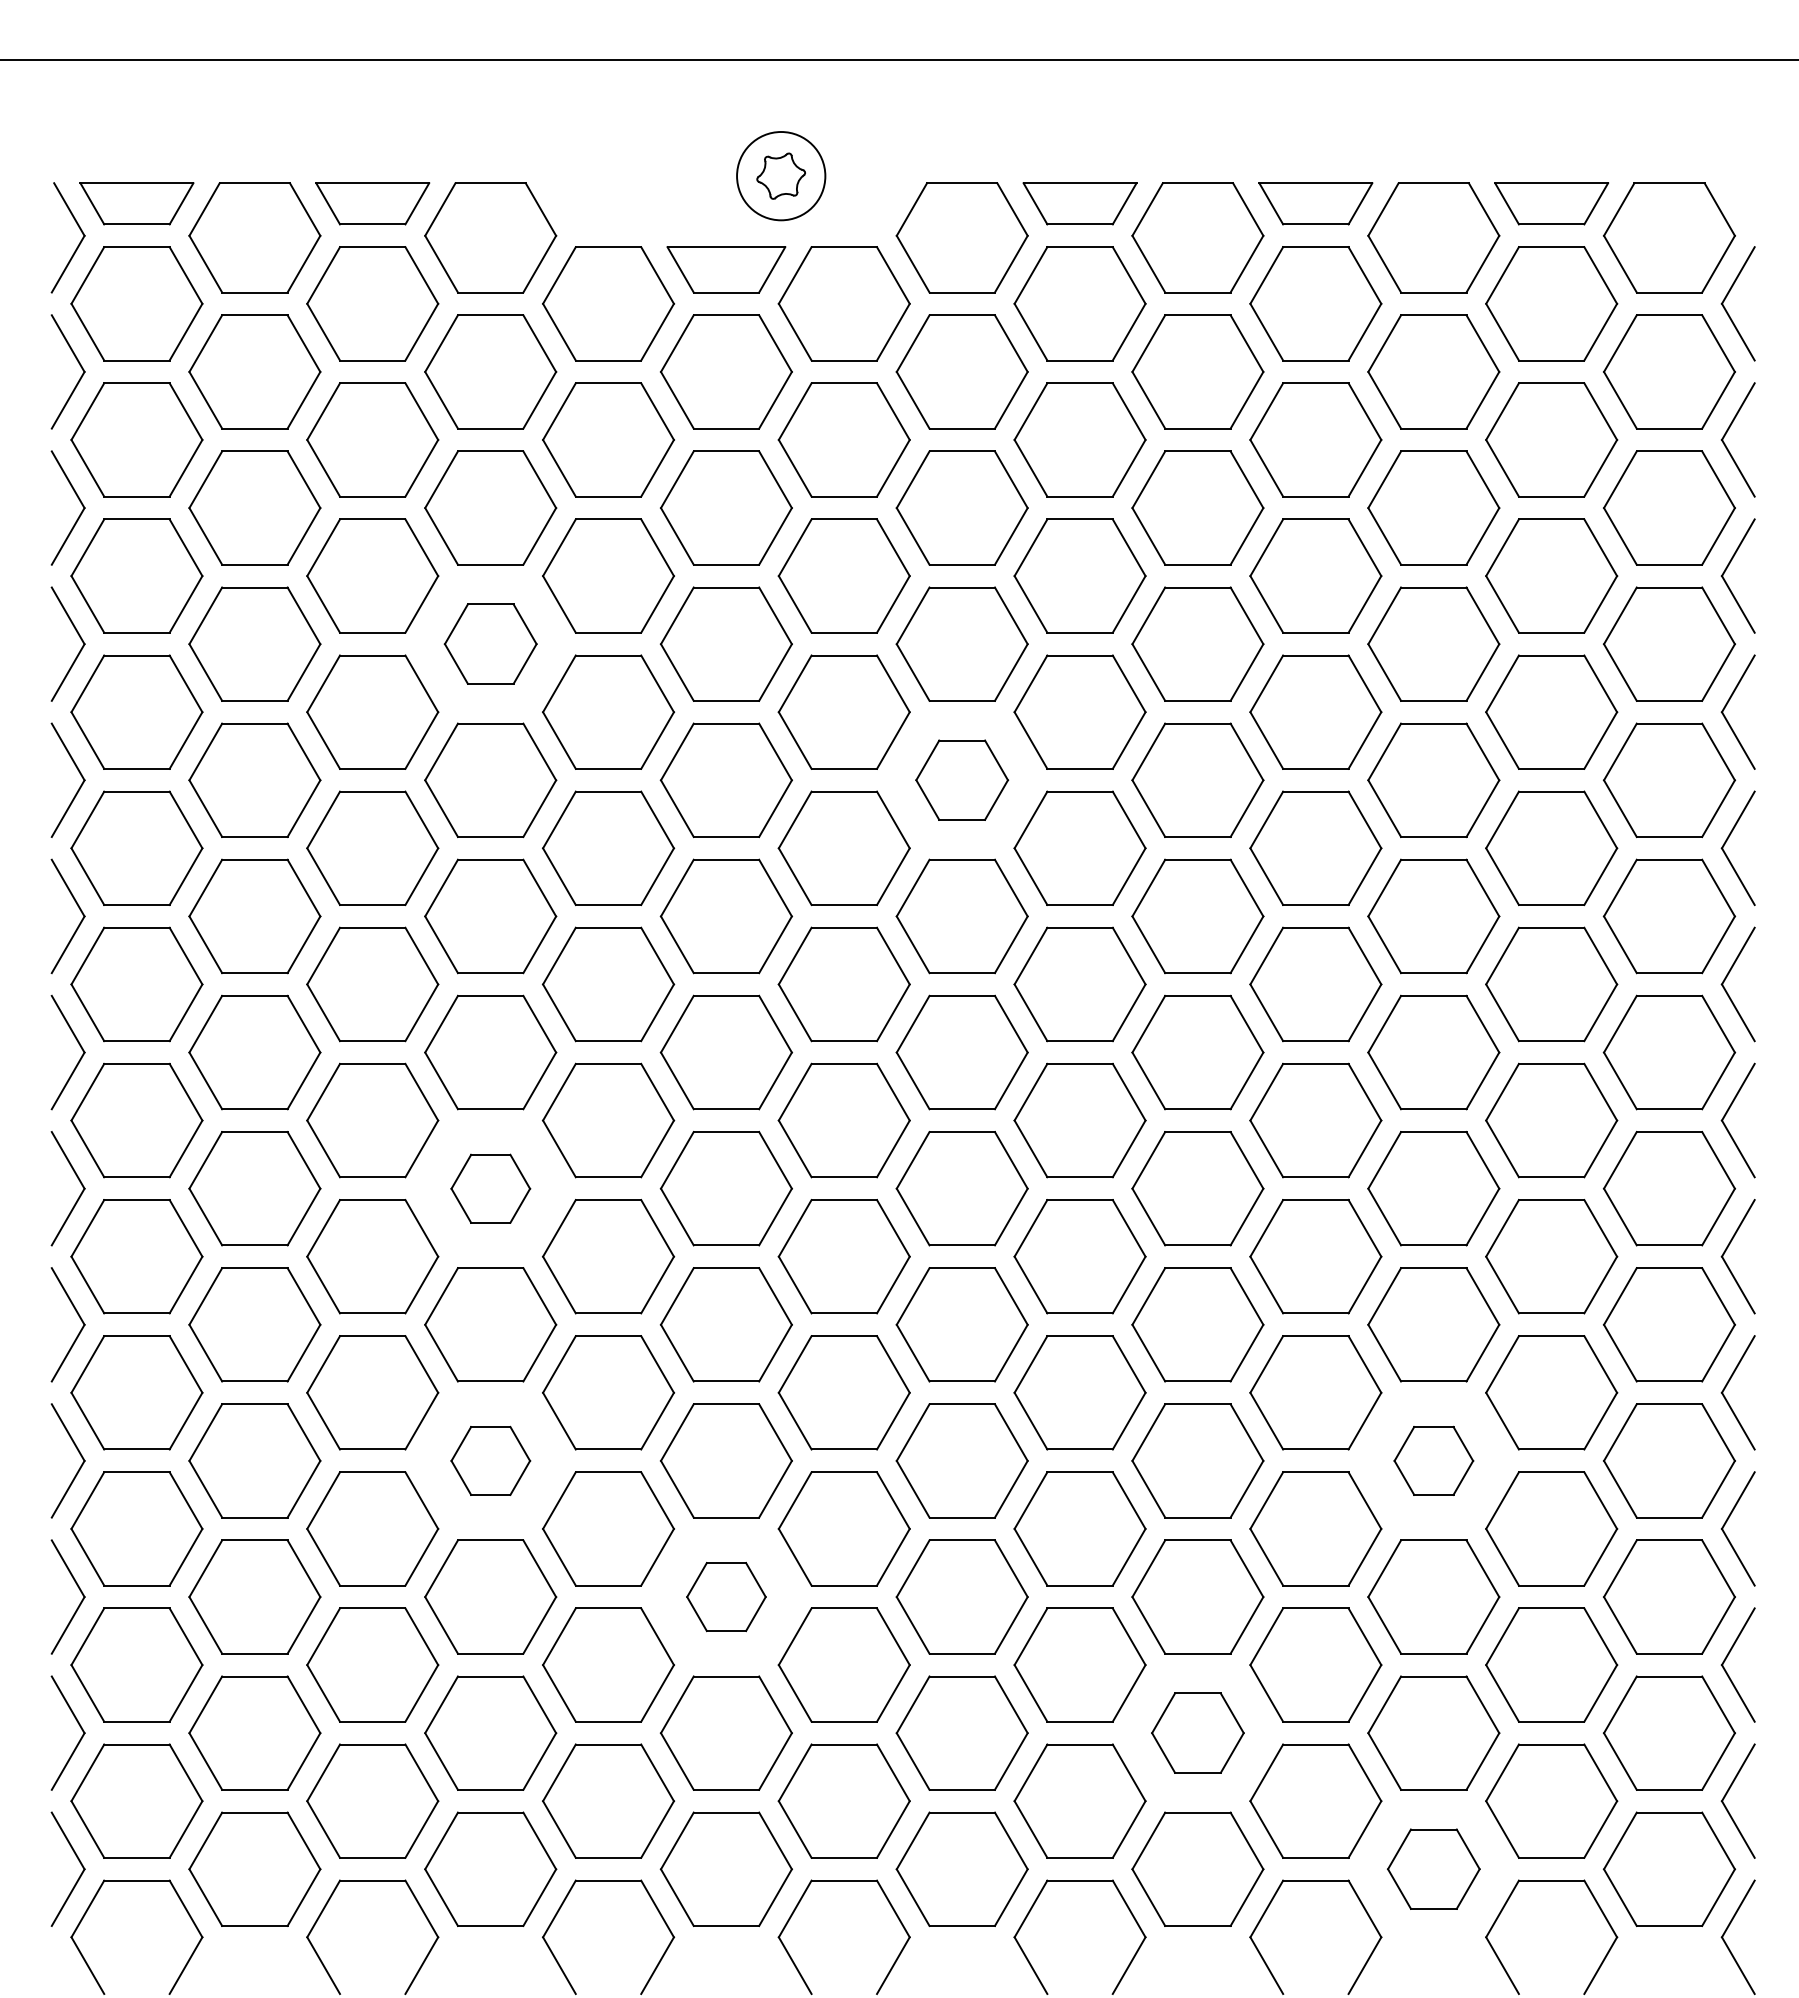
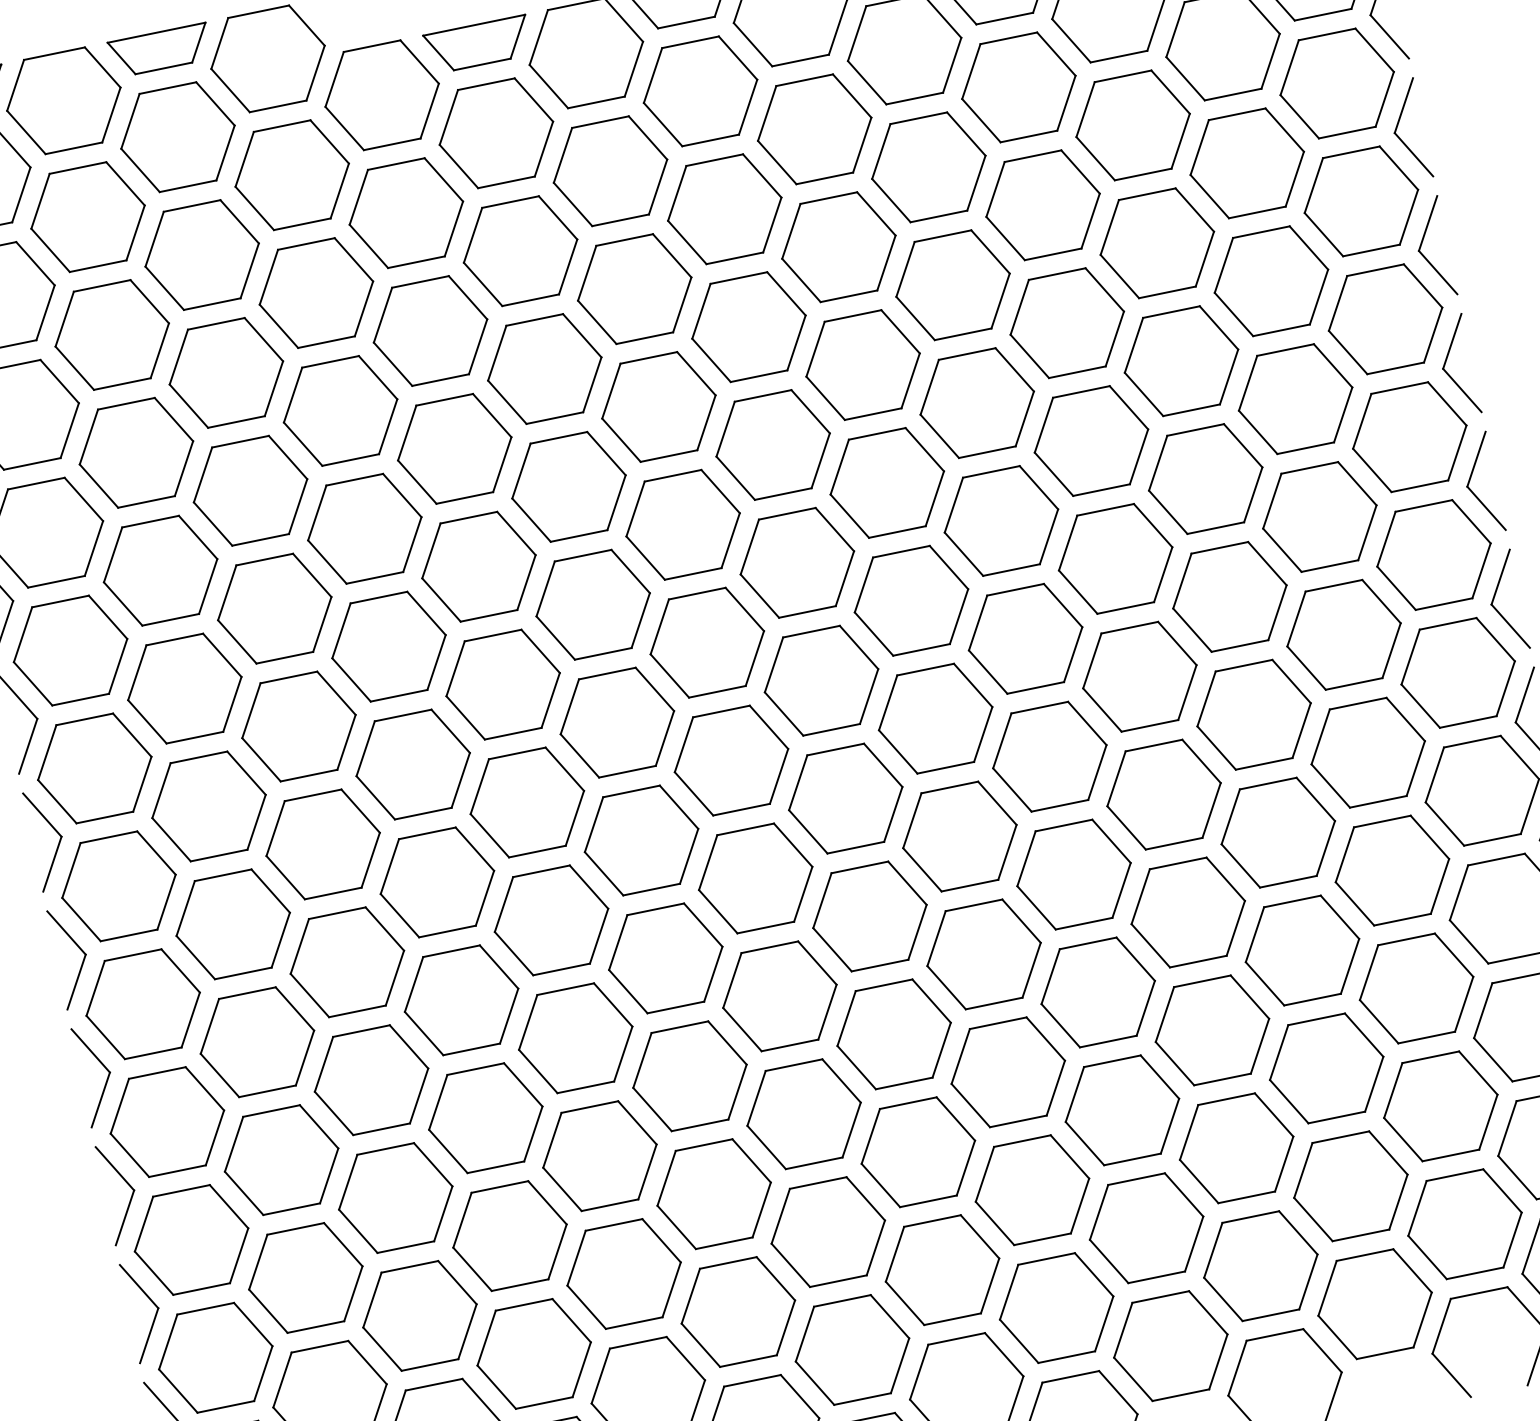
part: (490, 643) -> (340, 410), size x1.43
part: (961, 779) -> (772, 444), size x1.43
part: (490, 1188) -> (437, 882), size x1.67
part: (490, 1460) -> (485, 1117), size x1.67
part: (1433, 1460) -> (1302, 950), size x1.67
part: (726, 1596) -> (714, 1193), size x1.67
part: (1197, 1732) -> (1146, 1227), size x1.43
part: (1433, 1868) -> (1374, 1303), size x1.43

